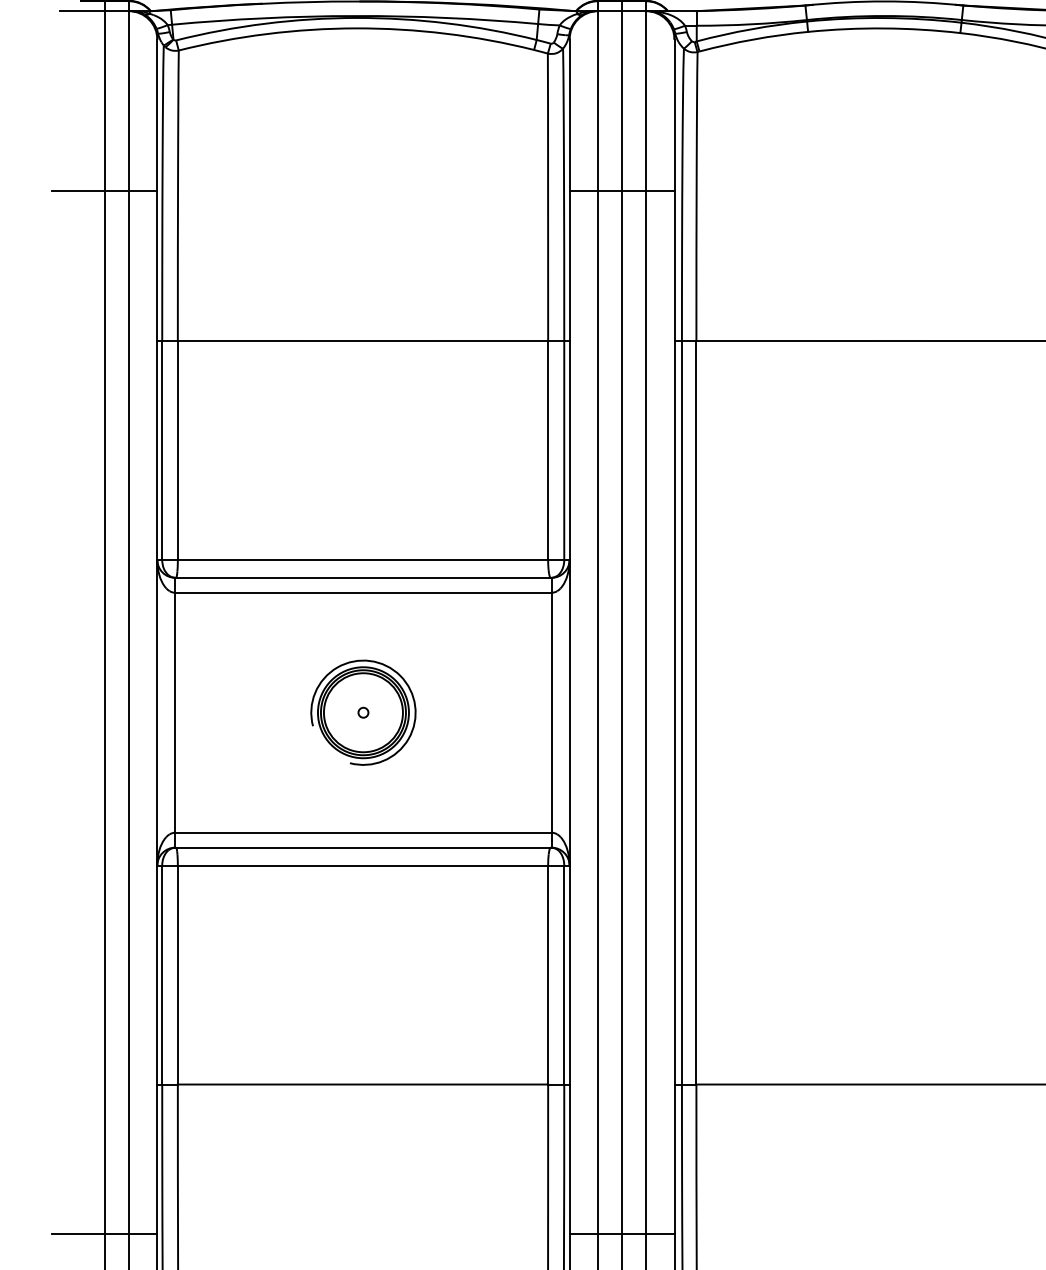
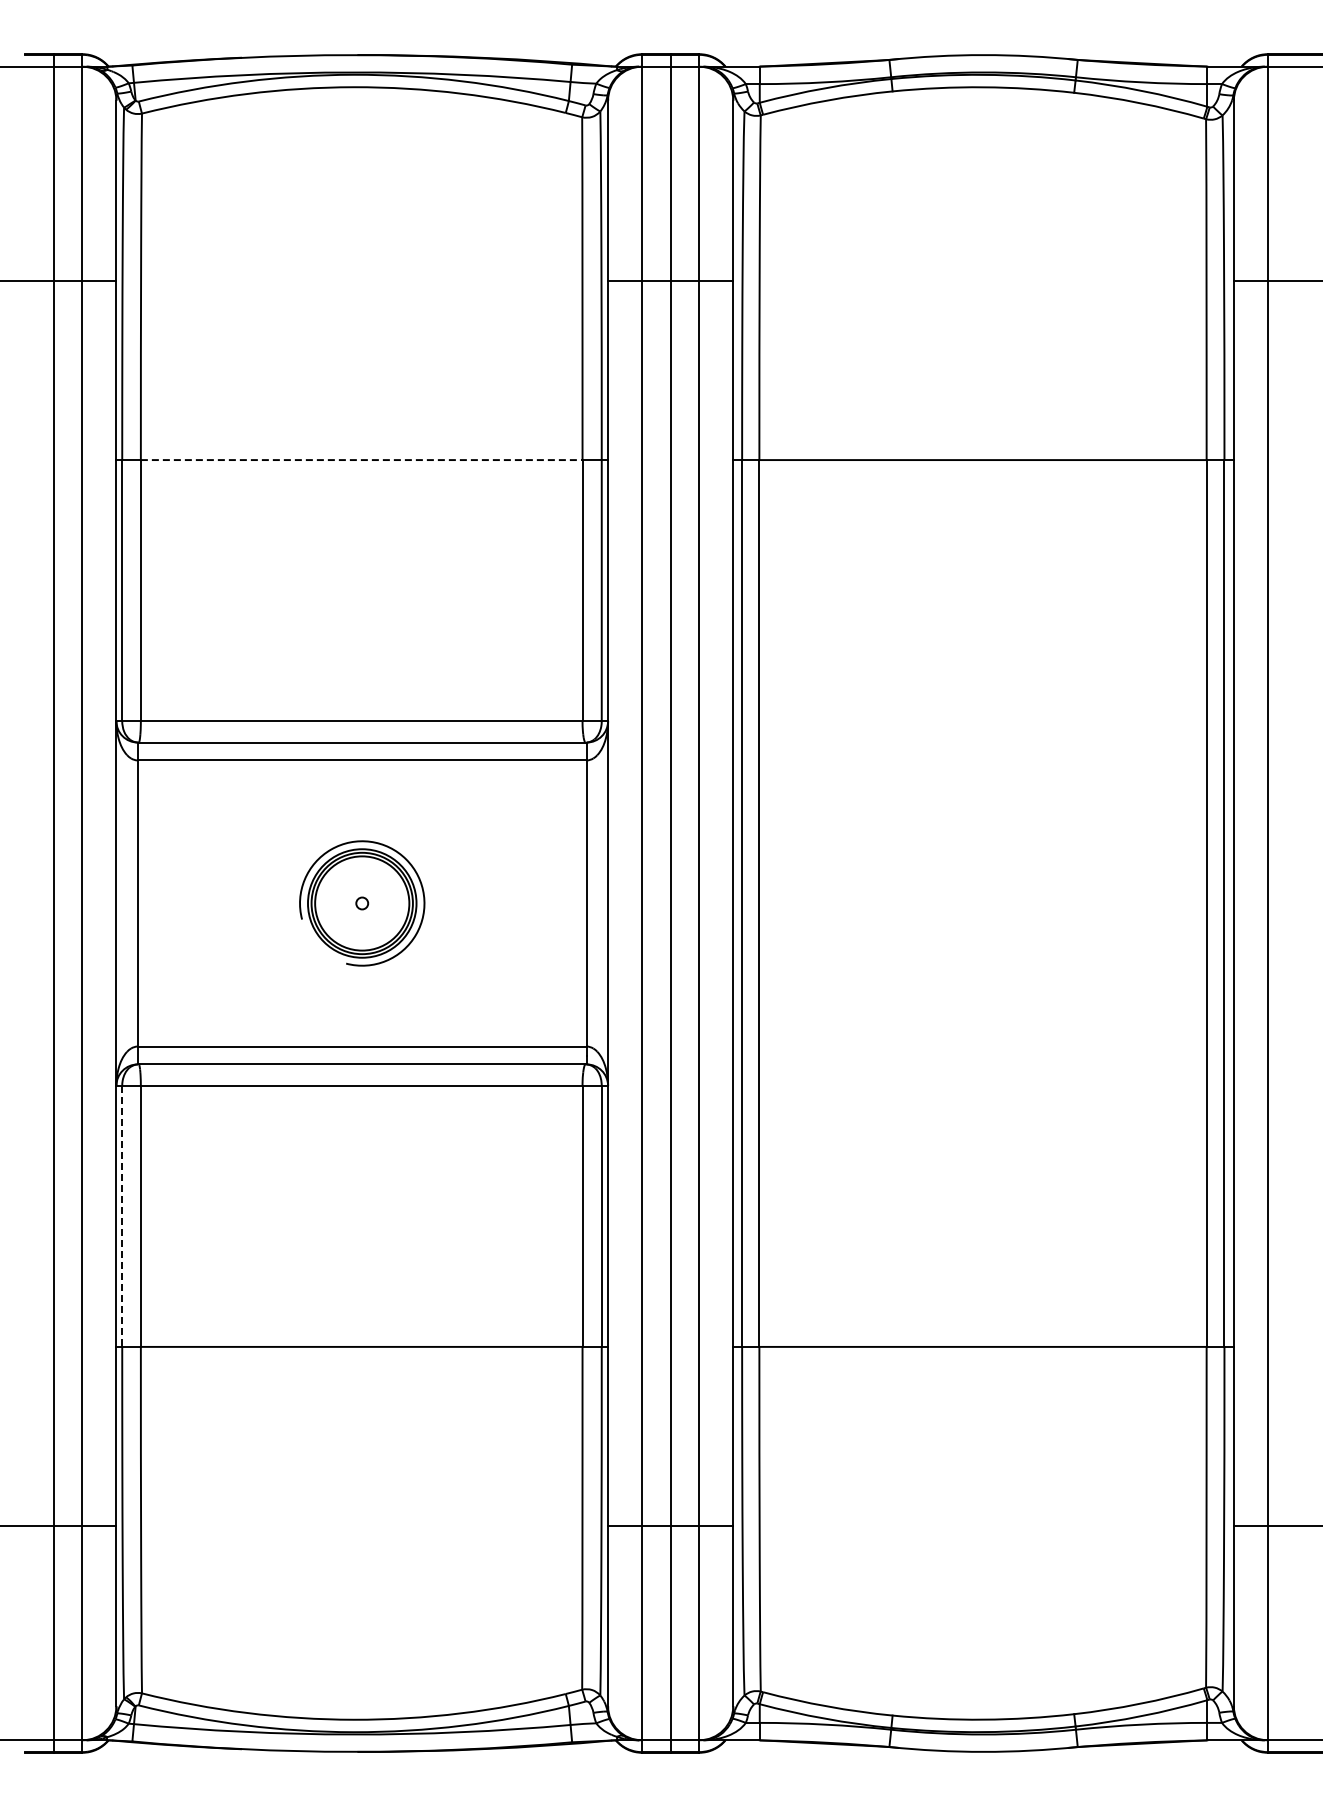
line: (362, 341) -> (361, 460), solid -> dashed
line: (162, 975) -> (122, 1216), solid -> dashed

